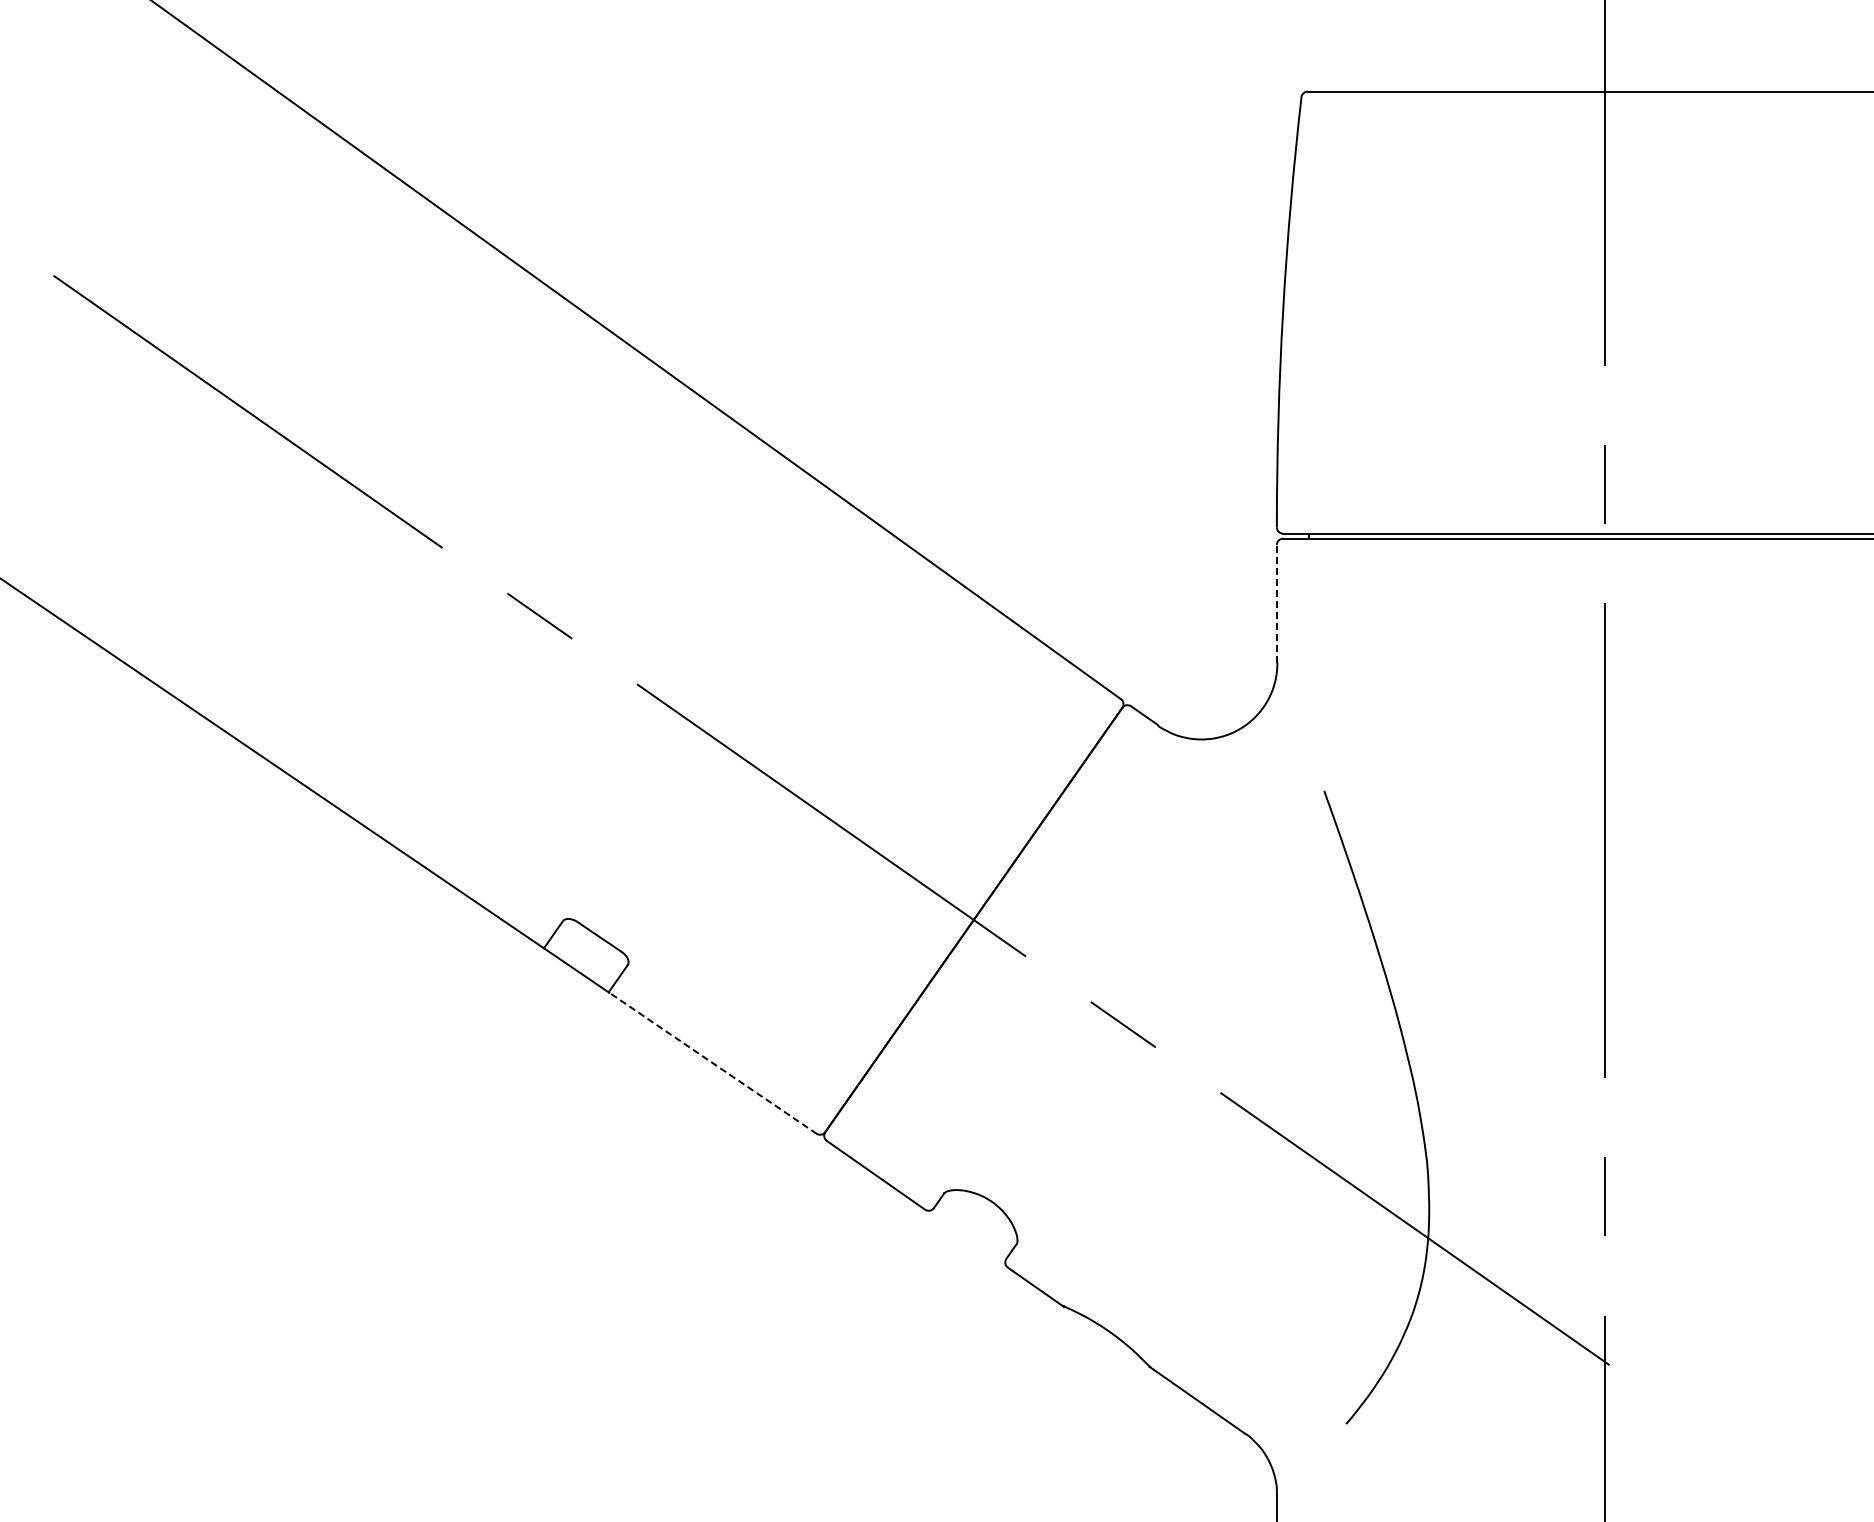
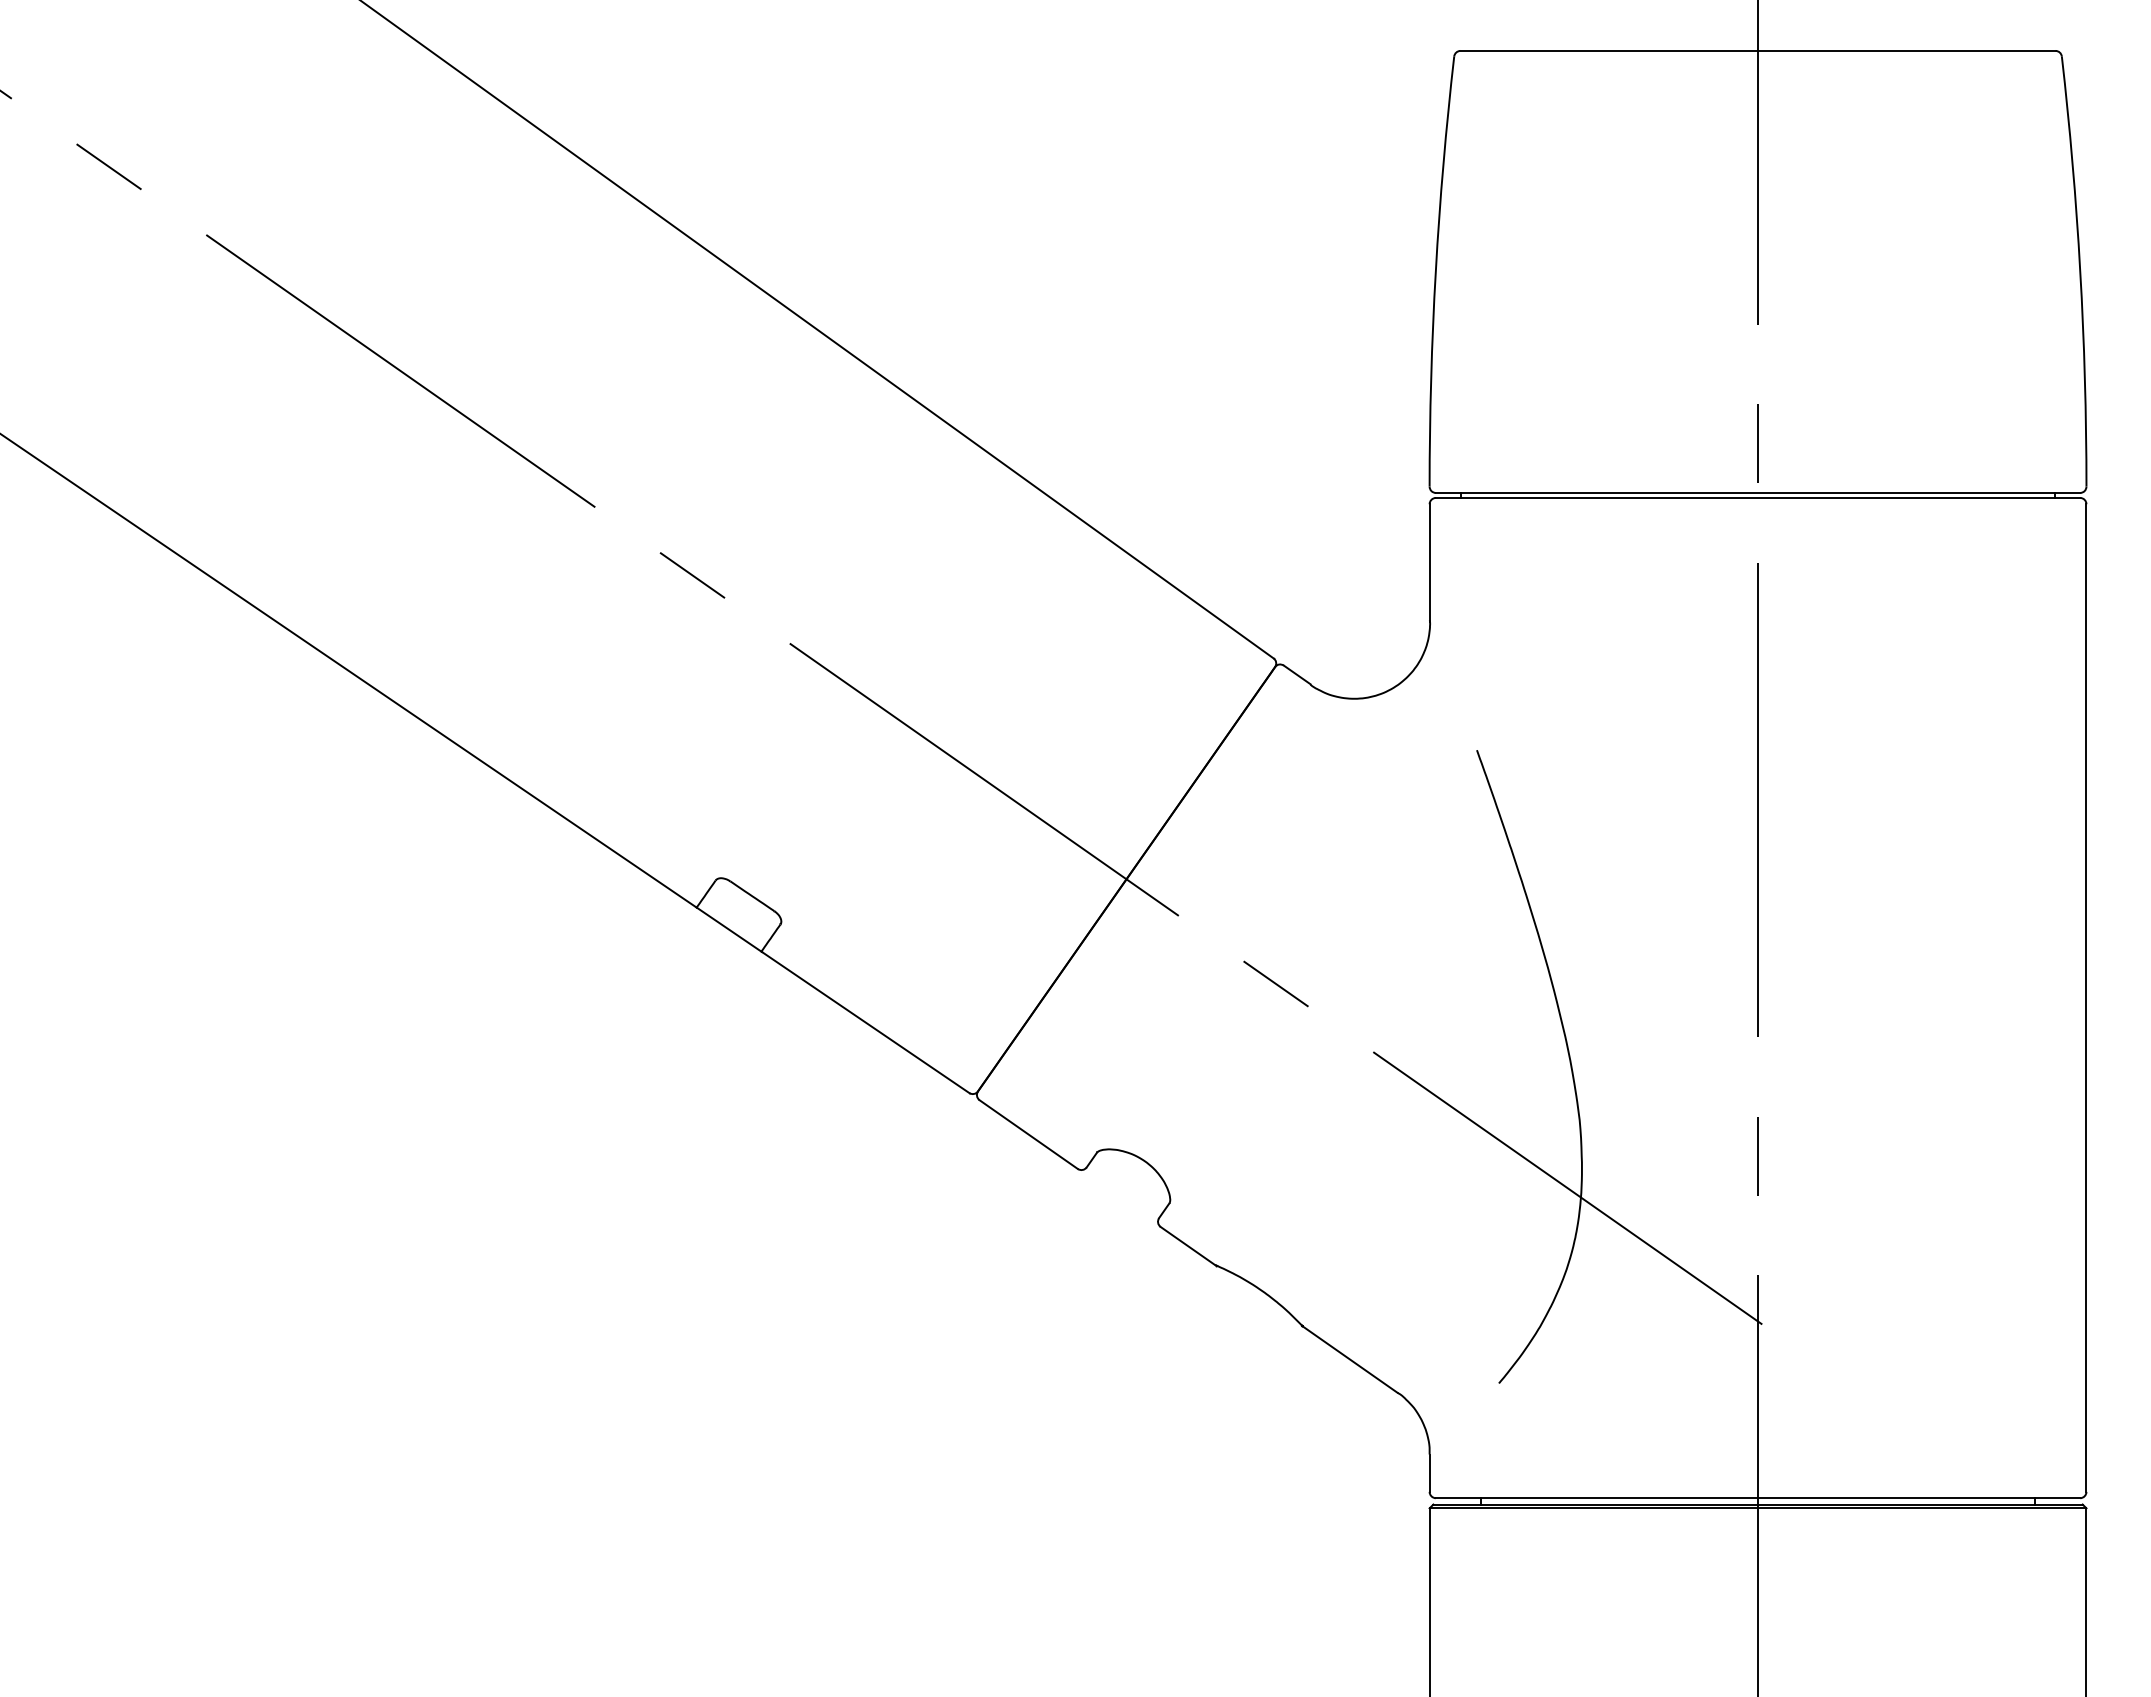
line: (1276, 604) -> (1429, 563), dashed -> solid
line: (712, 1063) -> (865, 1022), dashed -> solid

